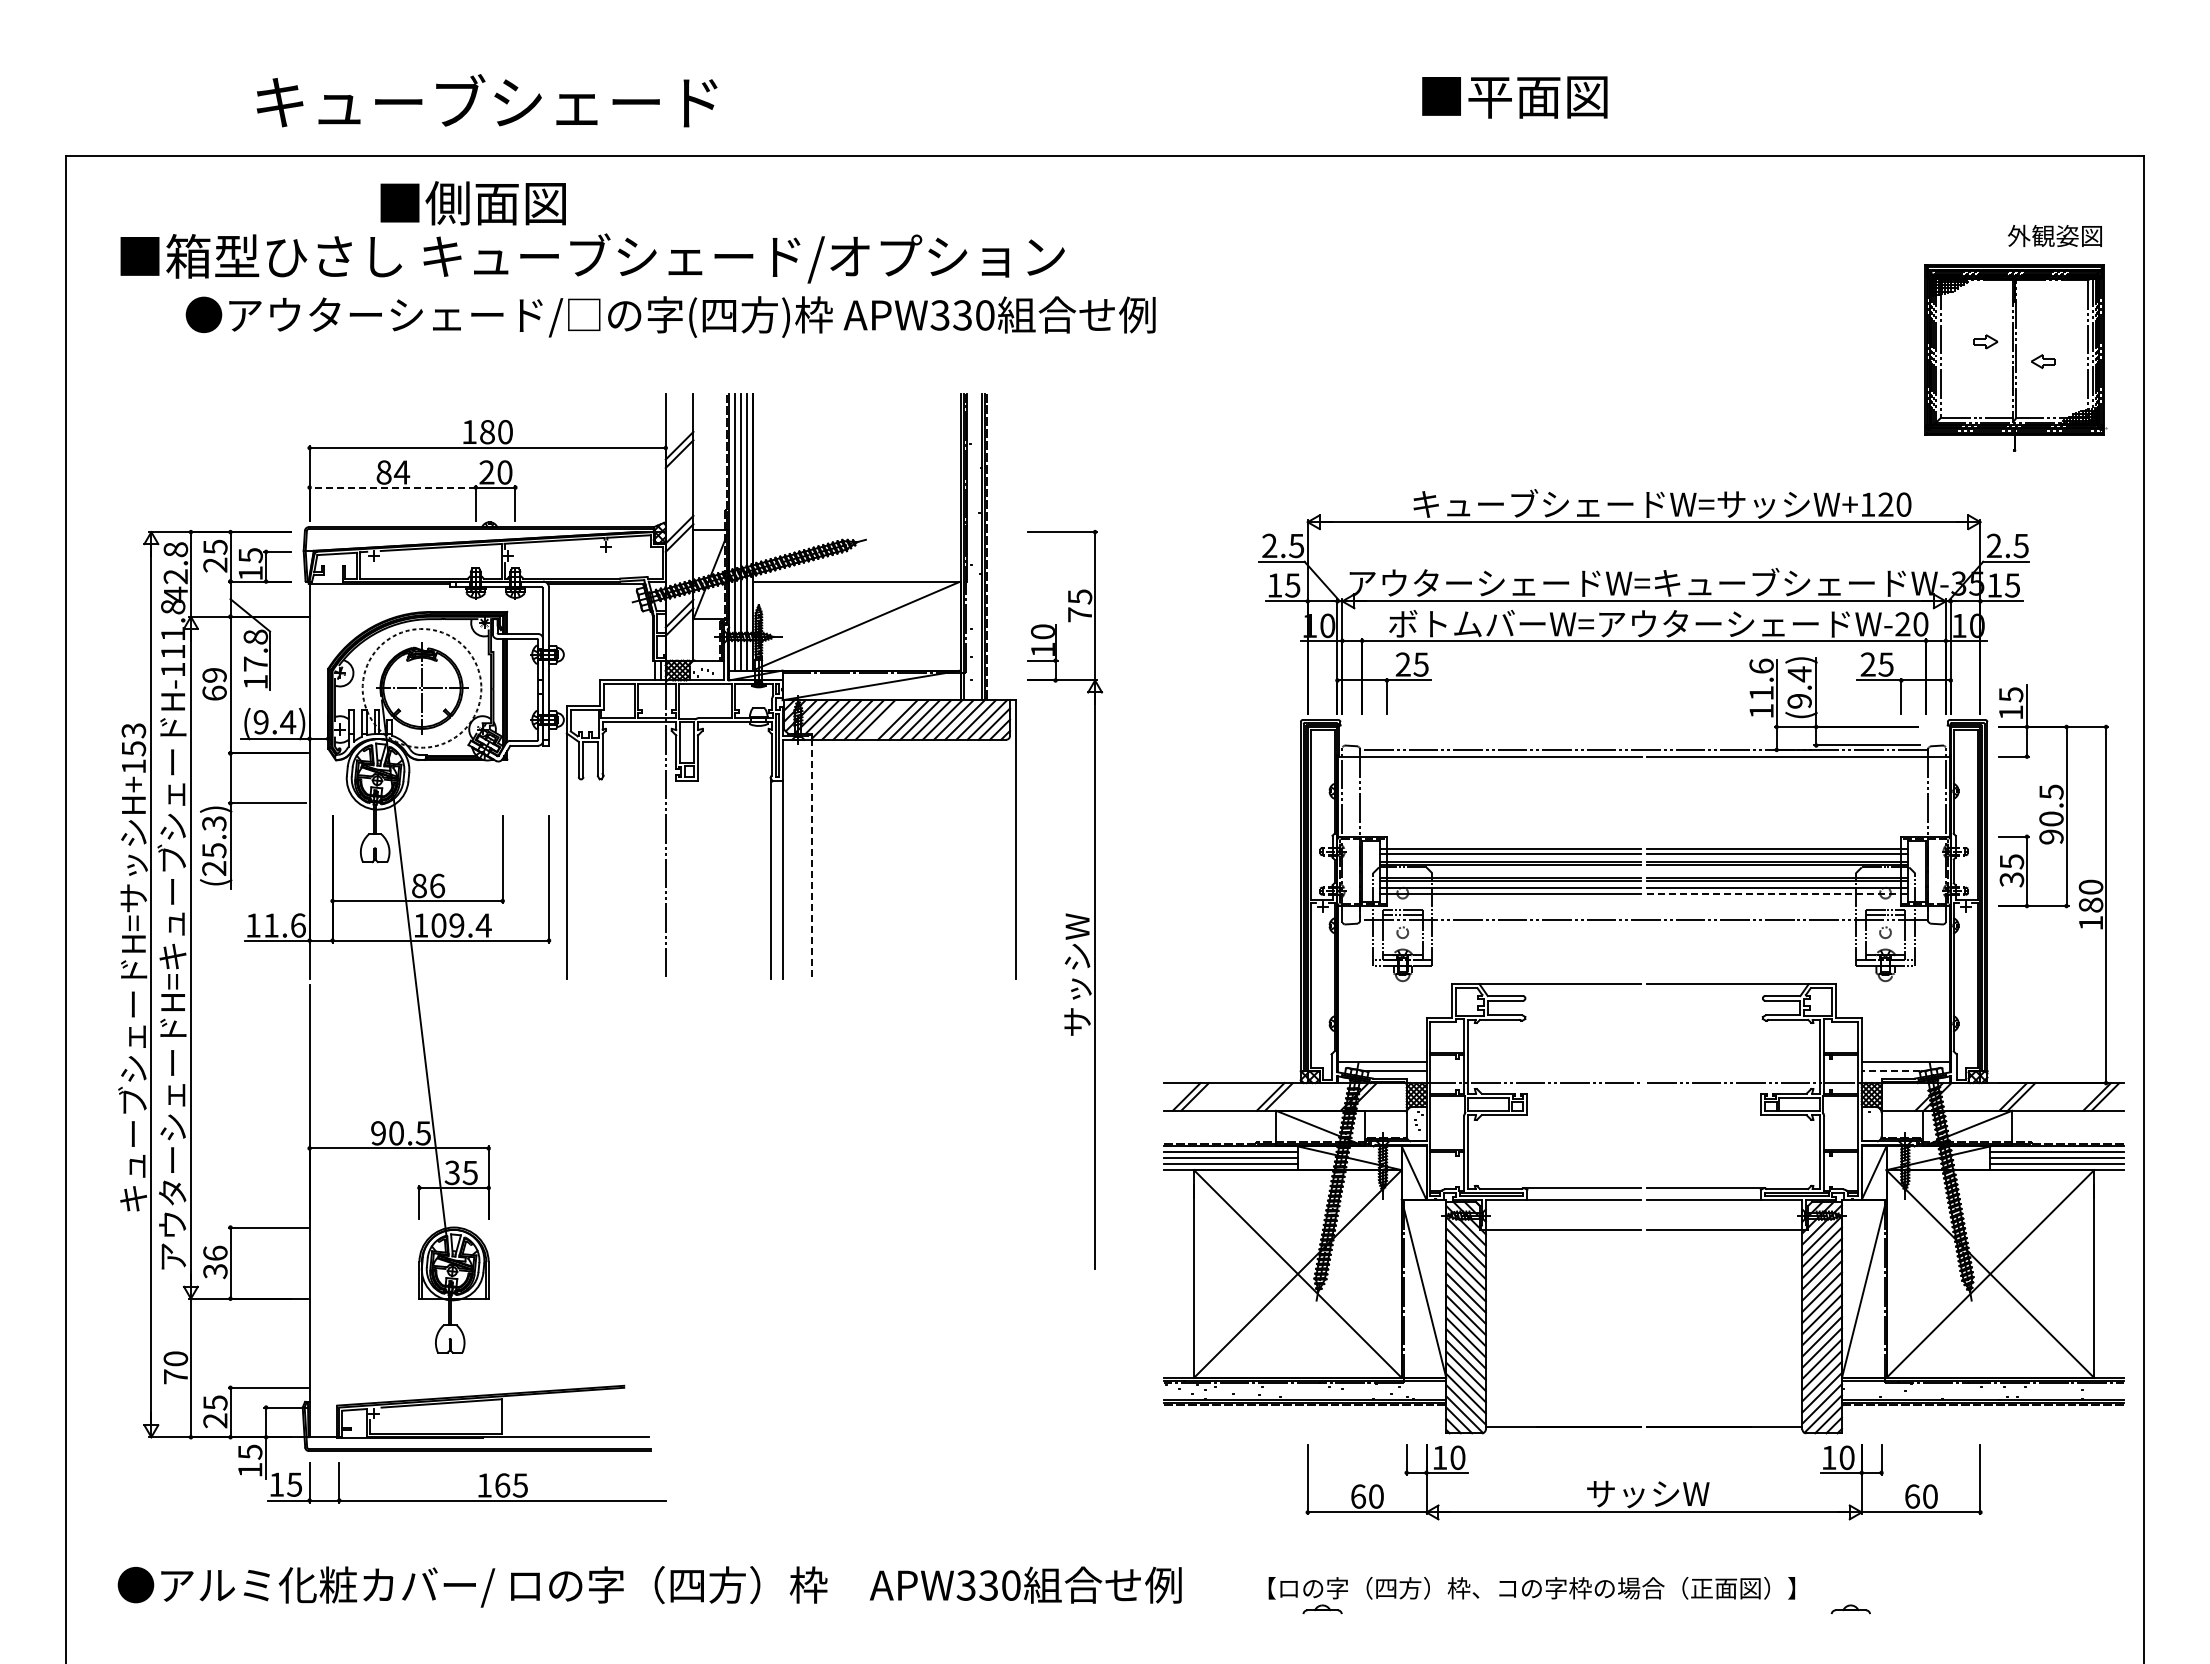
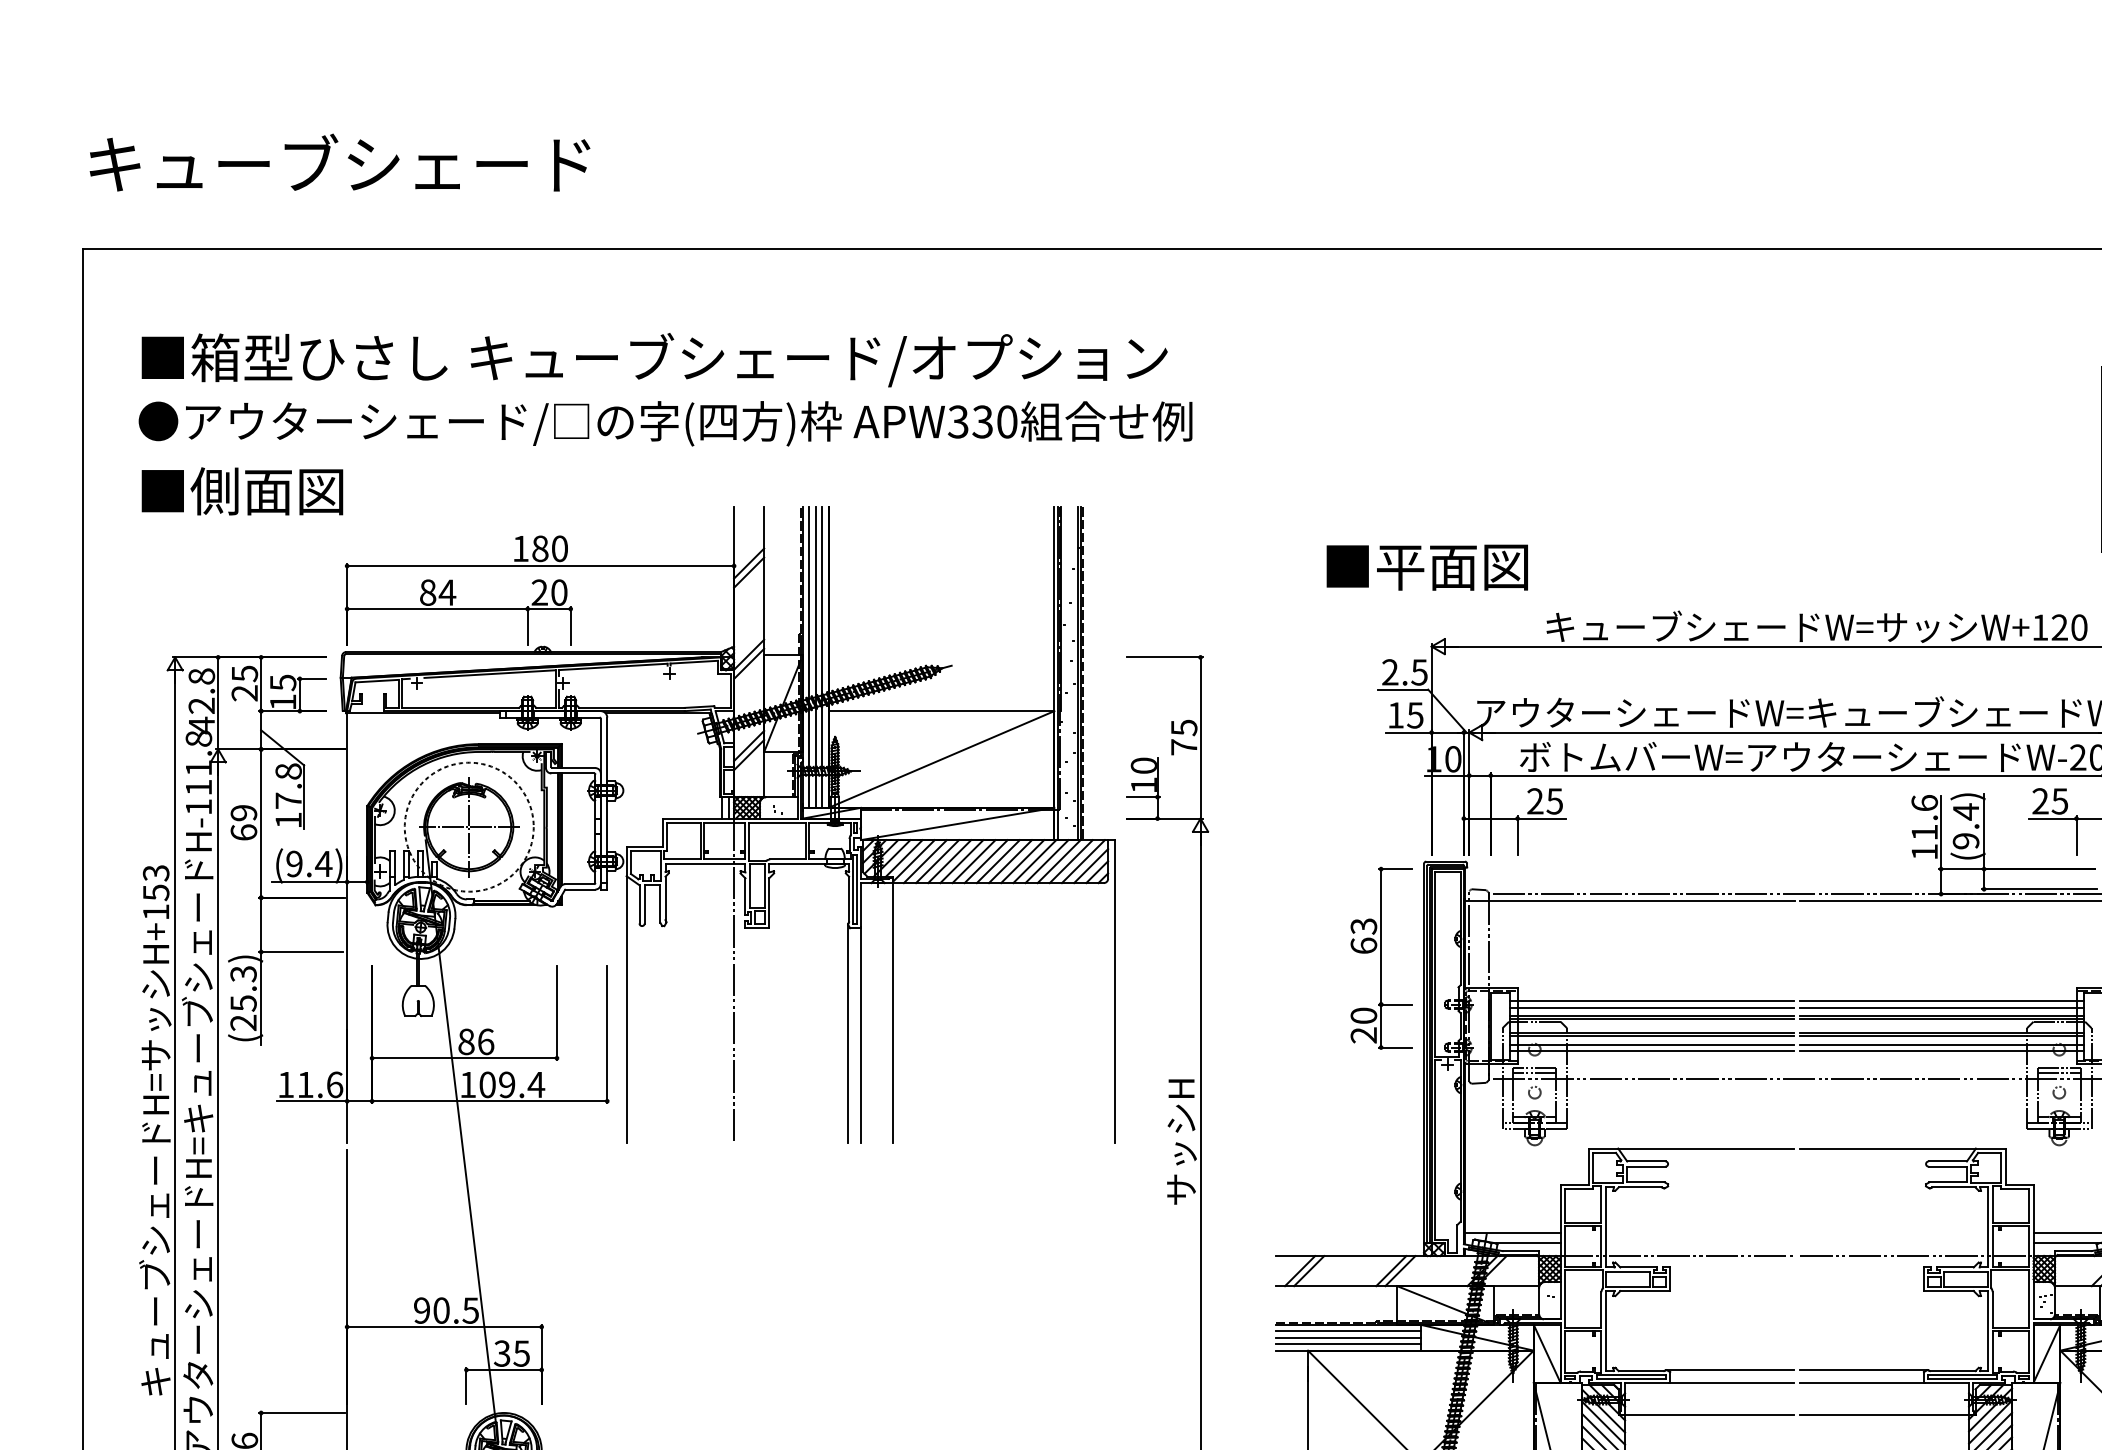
text: (1514, 97) -> (1426, 567), moved
text: (486, 100) -> (339, 162), moved
text: (472, 203) -> (241, 491), moved
text: (670, 316) -> (665, 423), moved
line: (392, 487) -> (437, 608), dashed -> solid
line: (886, 719) -> (973, 861), added
part: (1261, 808) -> (1381, 957), added
line: (812, 858) -> (893, 1012), dashed -> solid
line: (1777, 894) -> (1941, 1051), dashed -> solid
text: (1077, 926) -> (1181, 1085), サッシW -> サッシH
line: (1890, 1071) -> (2064, 1243), dashed -> solid

